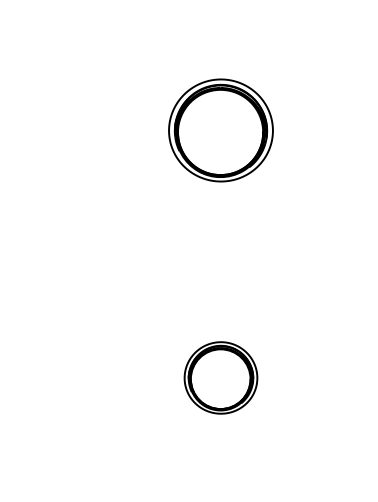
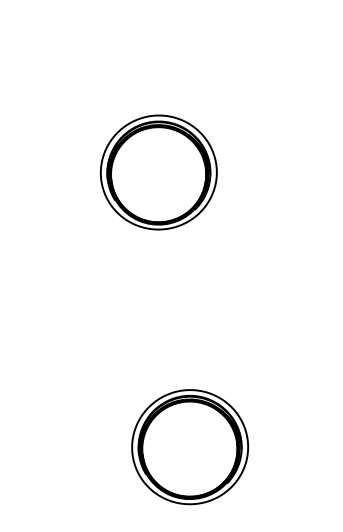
part: (220, 377) -> (189, 446), size x1.43

